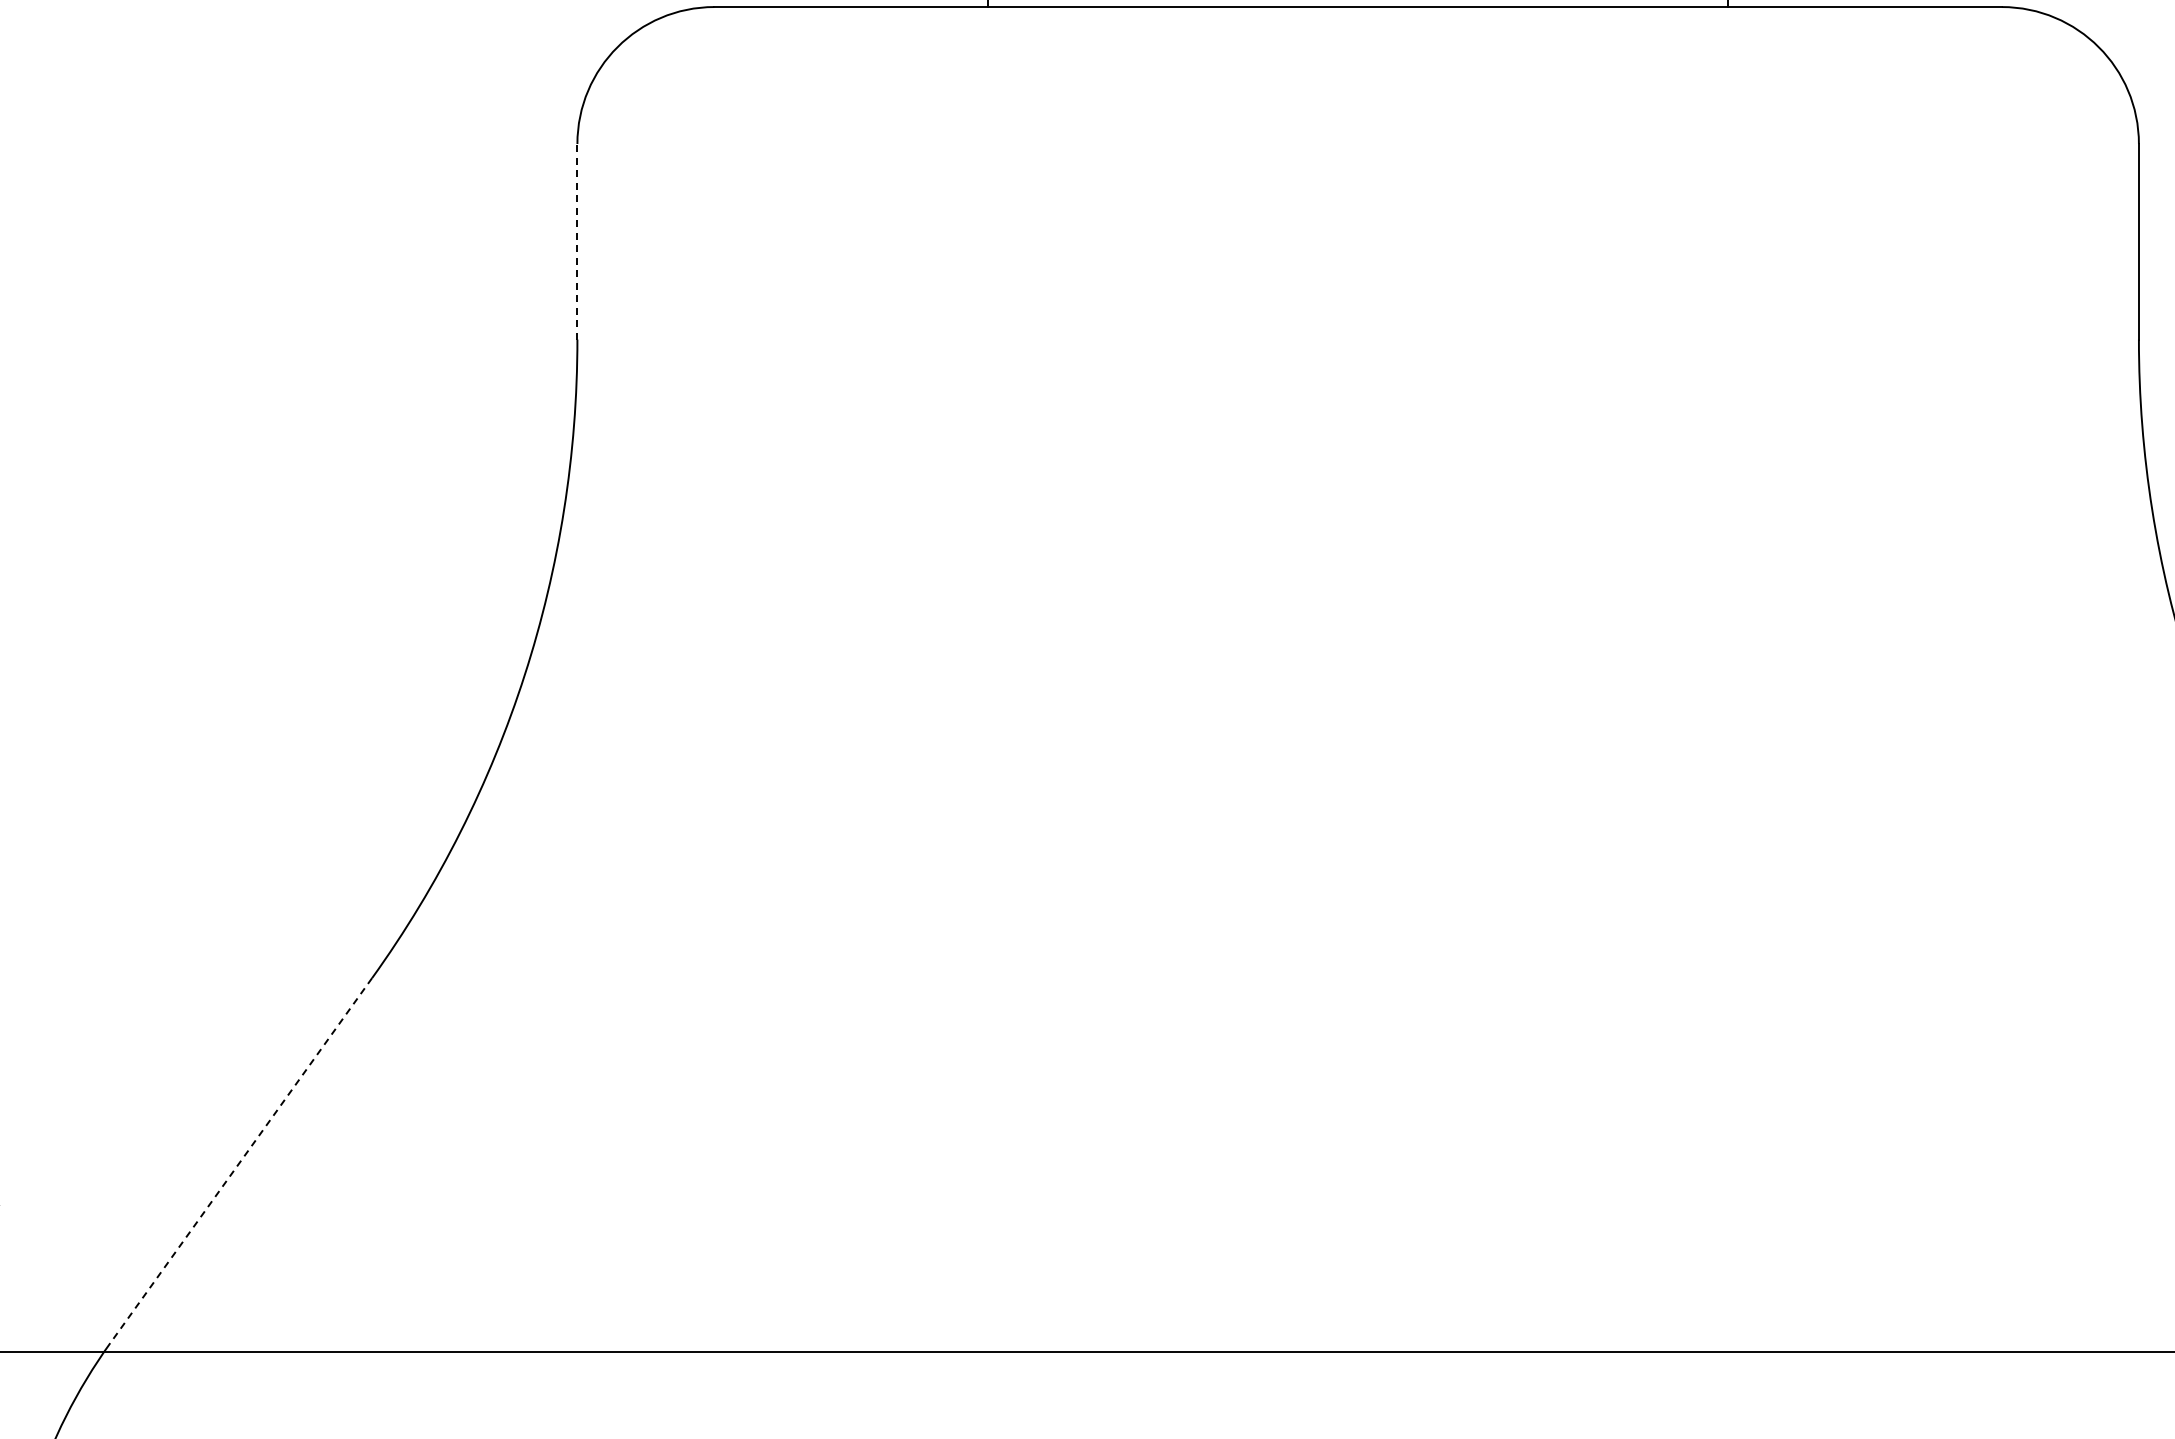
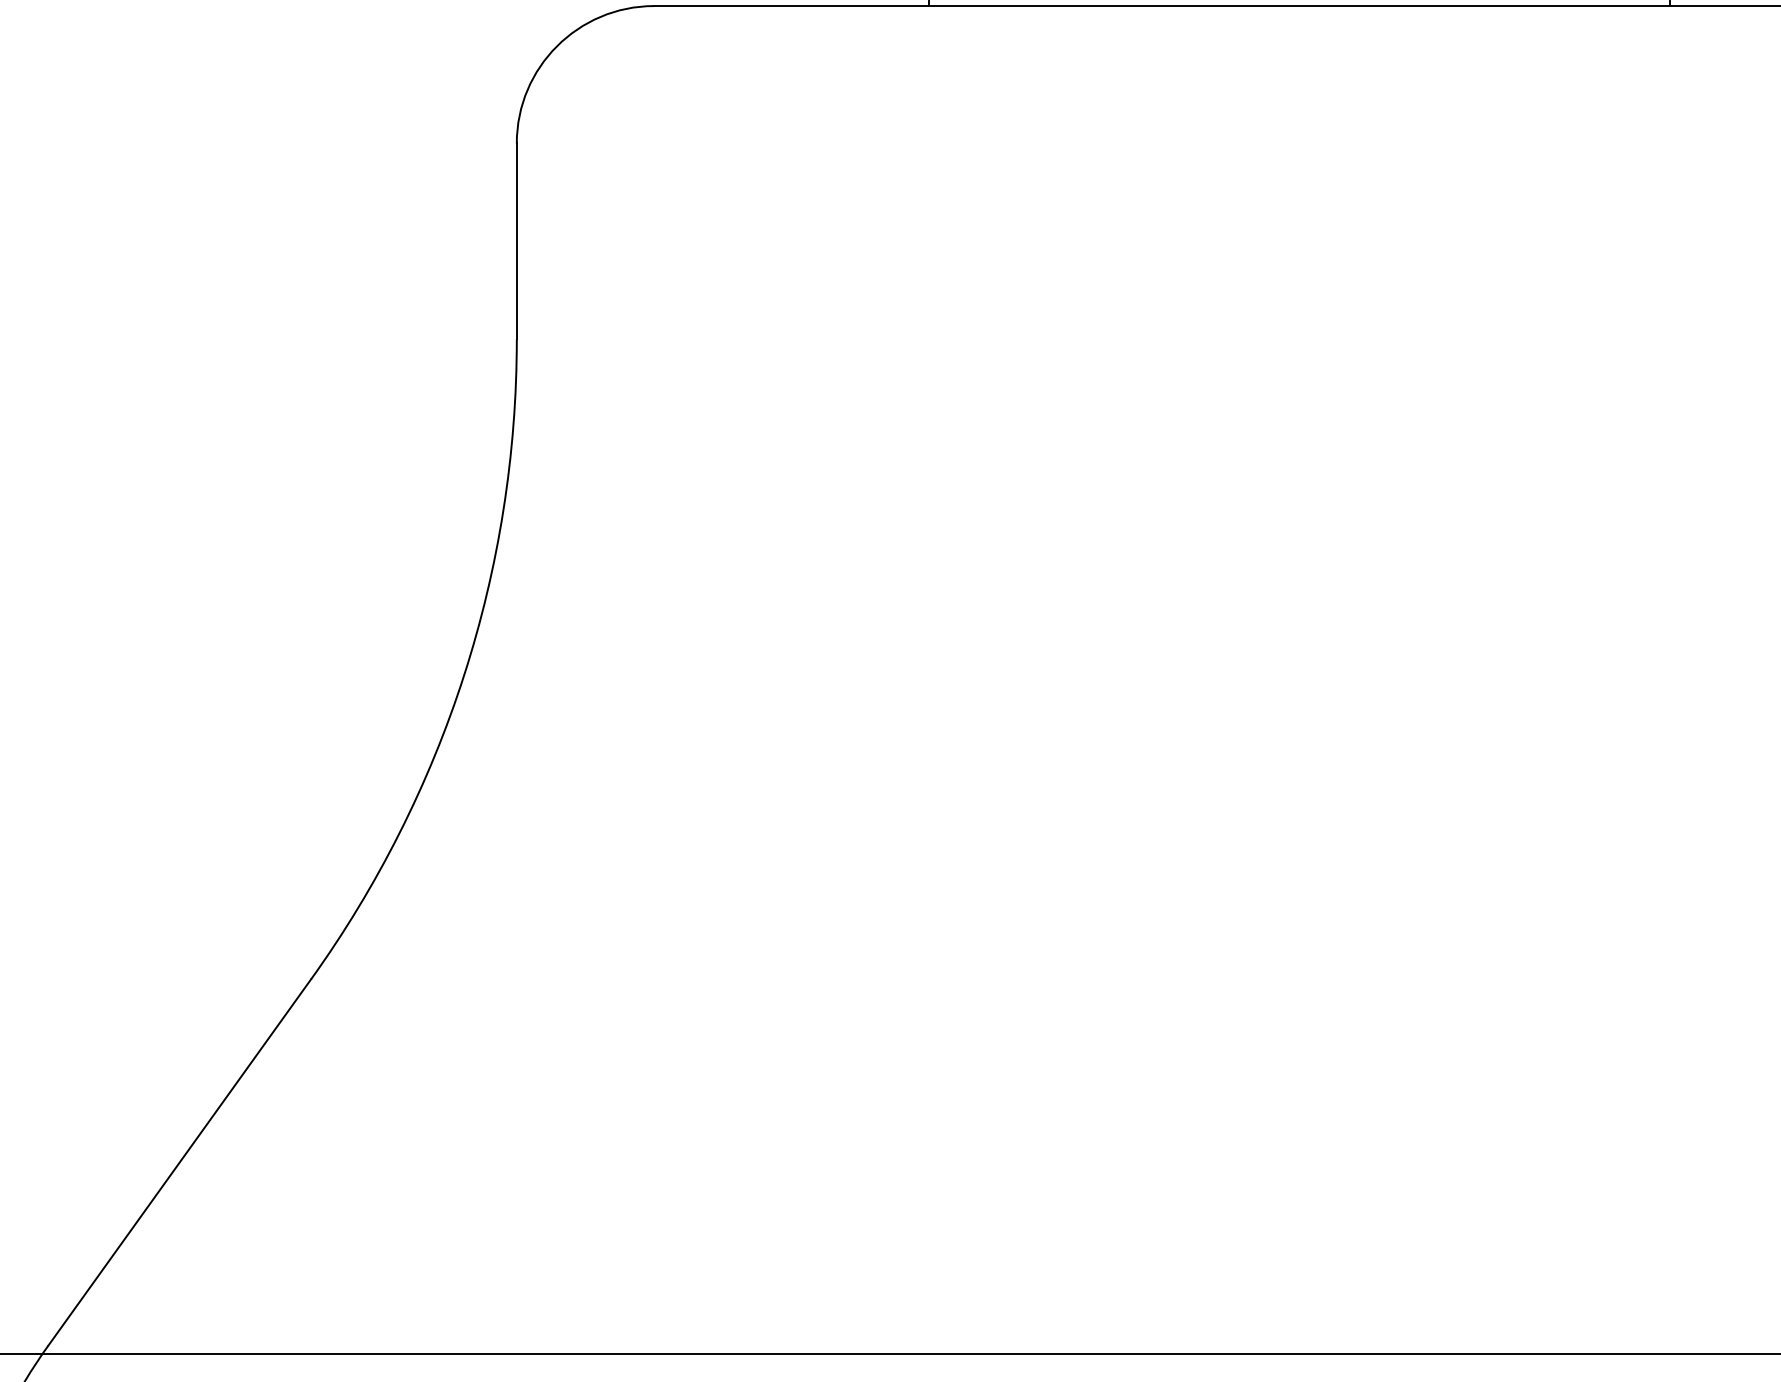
line: (577, 241) -> (516, 241), dashed -> solid
line: (241, 1160) -> (180, 1162), dashed -> solid

